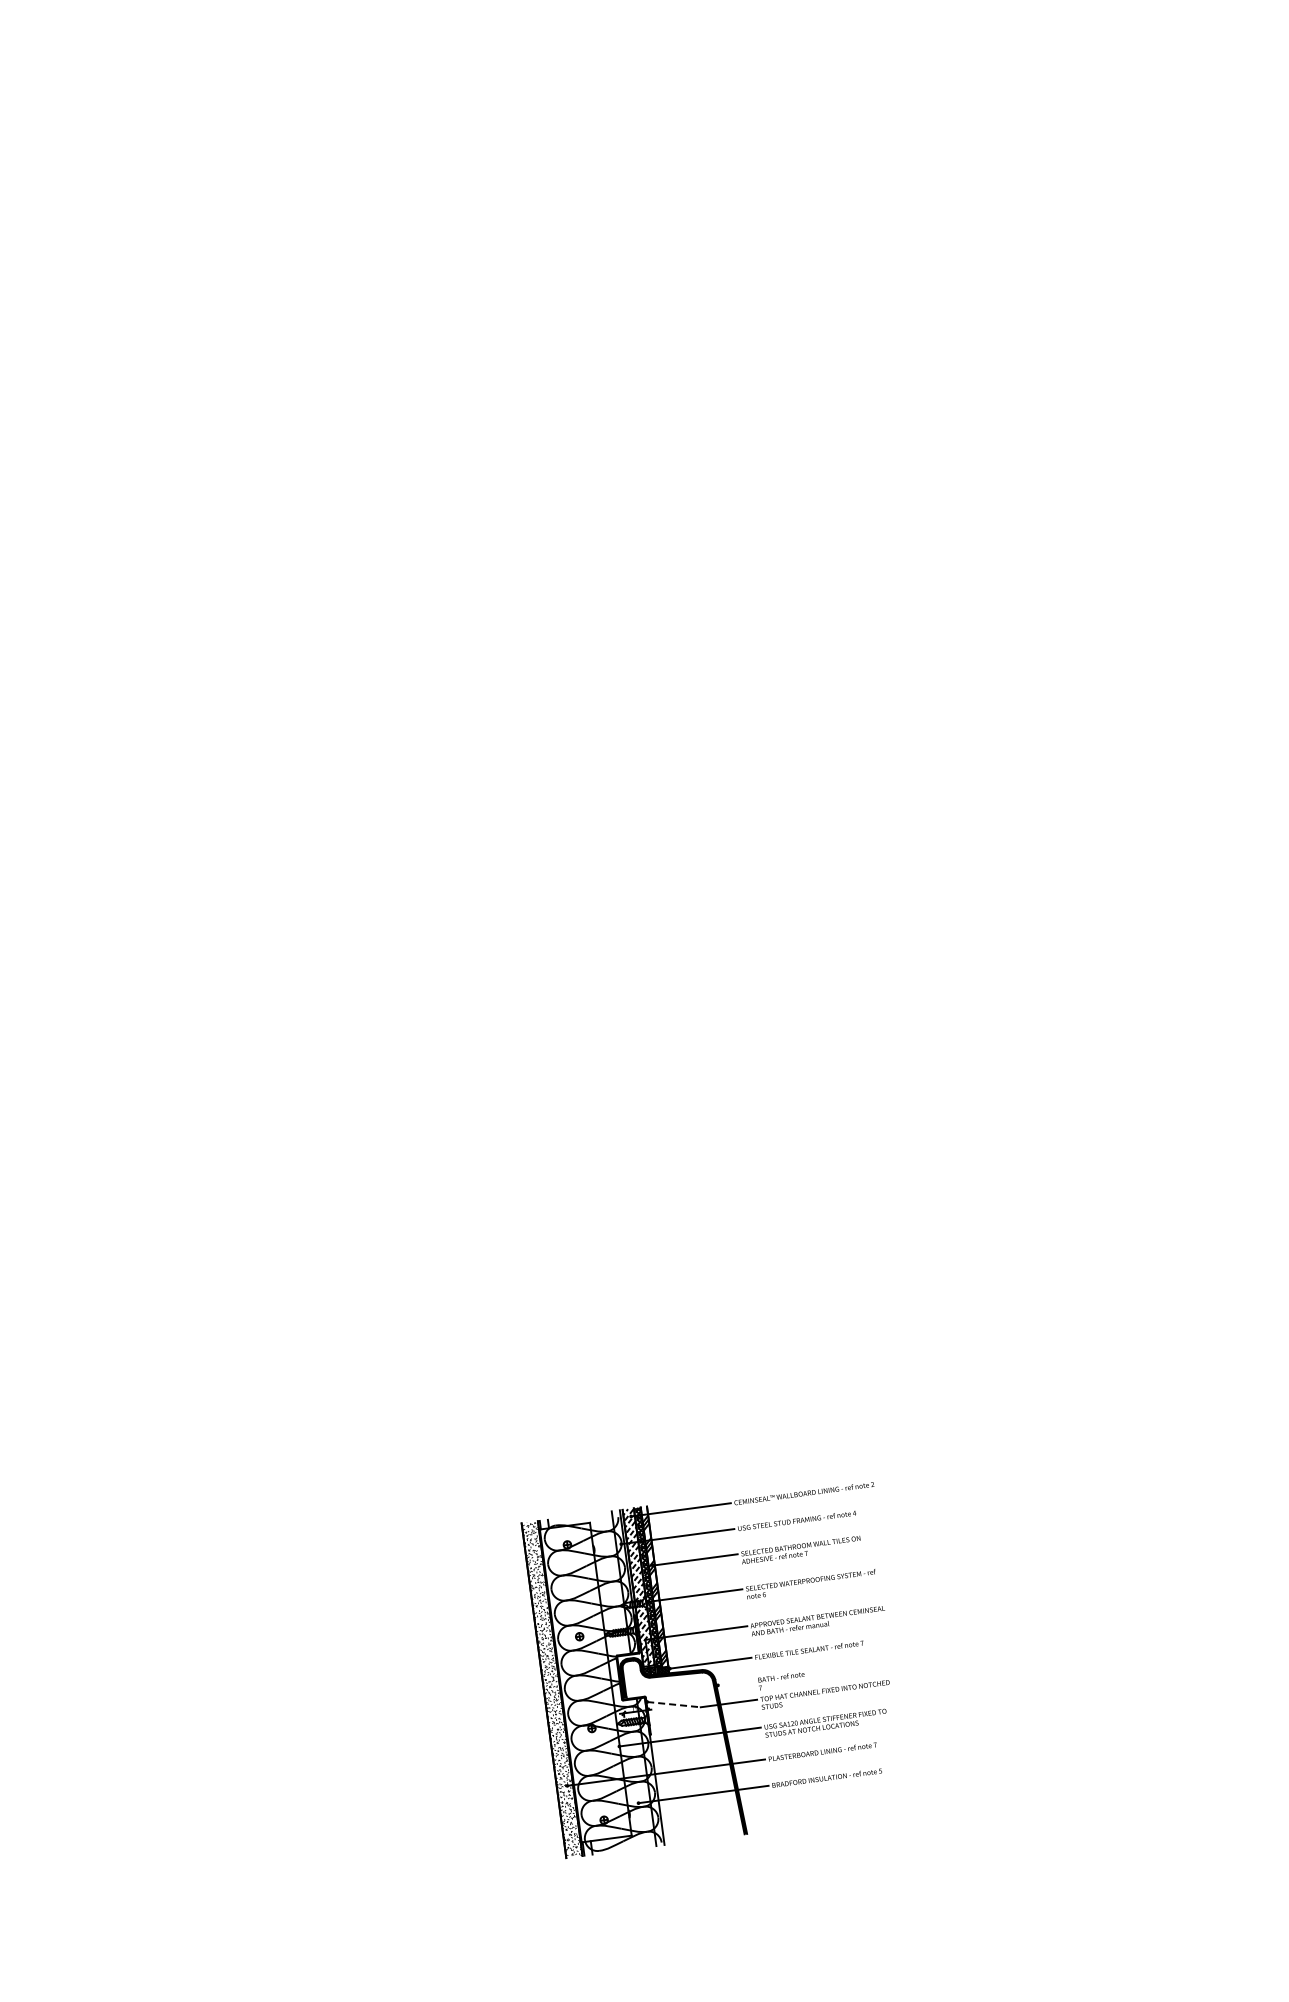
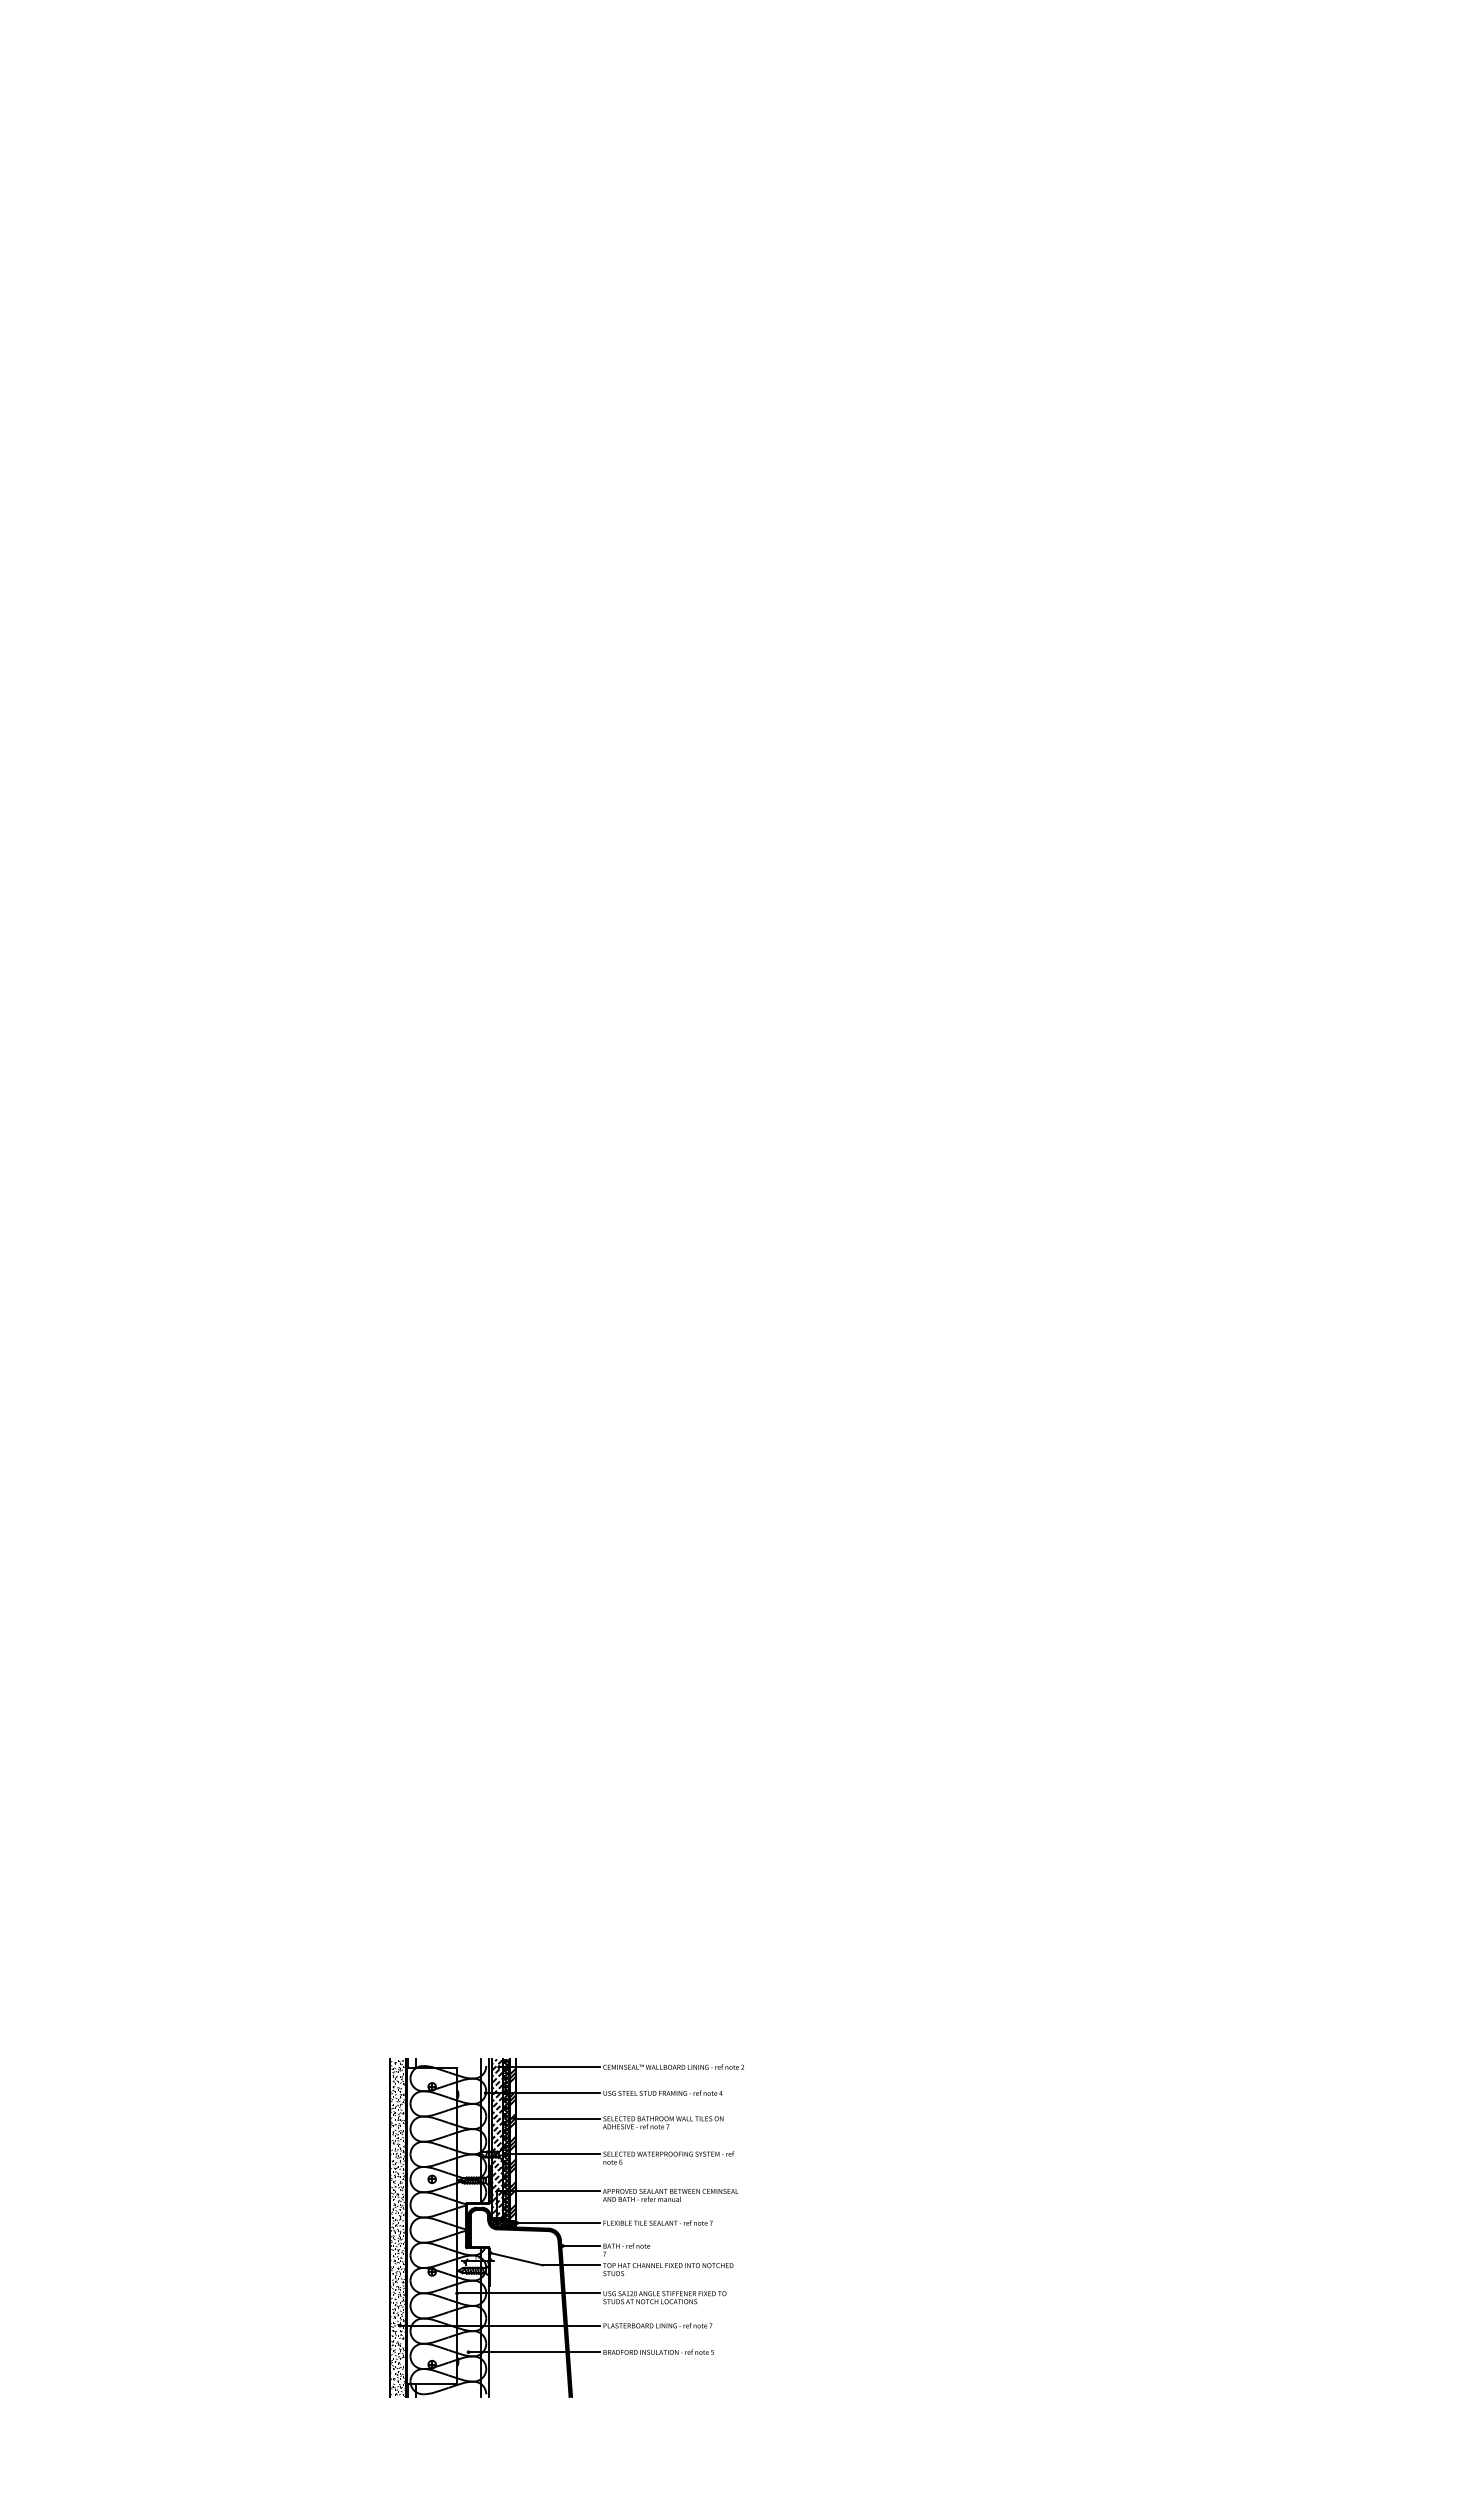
line: (735, 1682) -> (580, 2245), added
line: (673, 1704) -> (516, 2259), dashed -> solid

